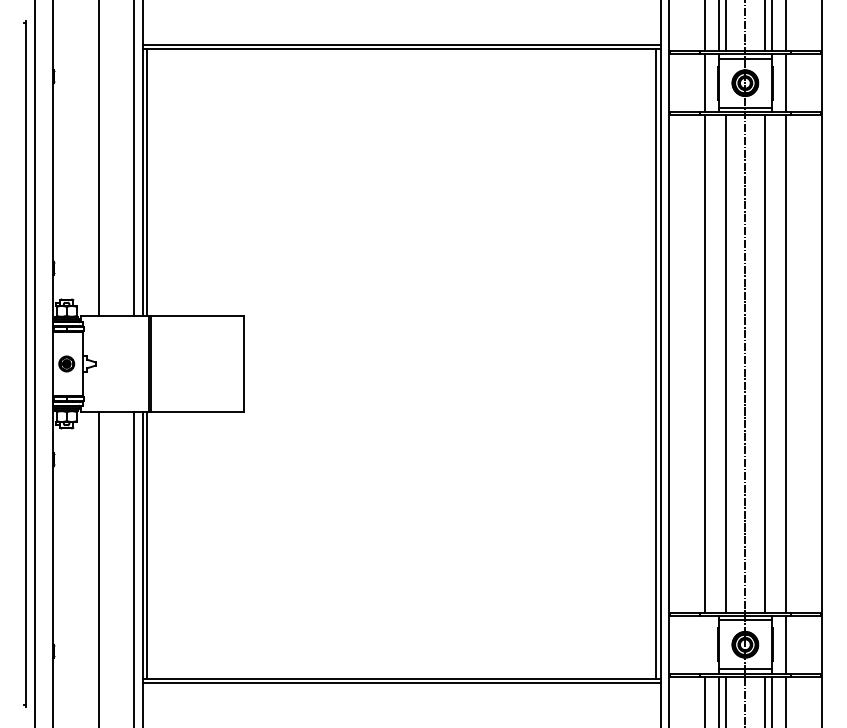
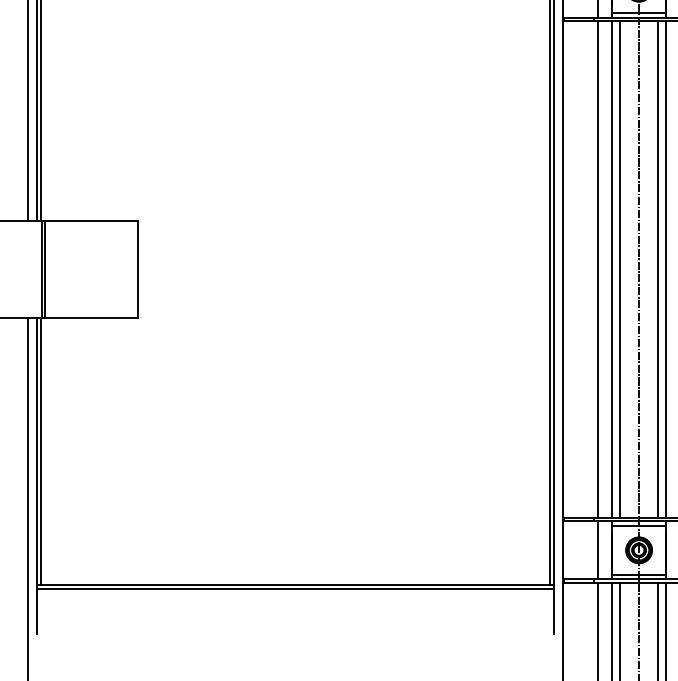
line: (718, 363) -> (612, 269), added
line: (772, 363) -> (666, 269), added
line: (704, 644) -> (598, 550), added

